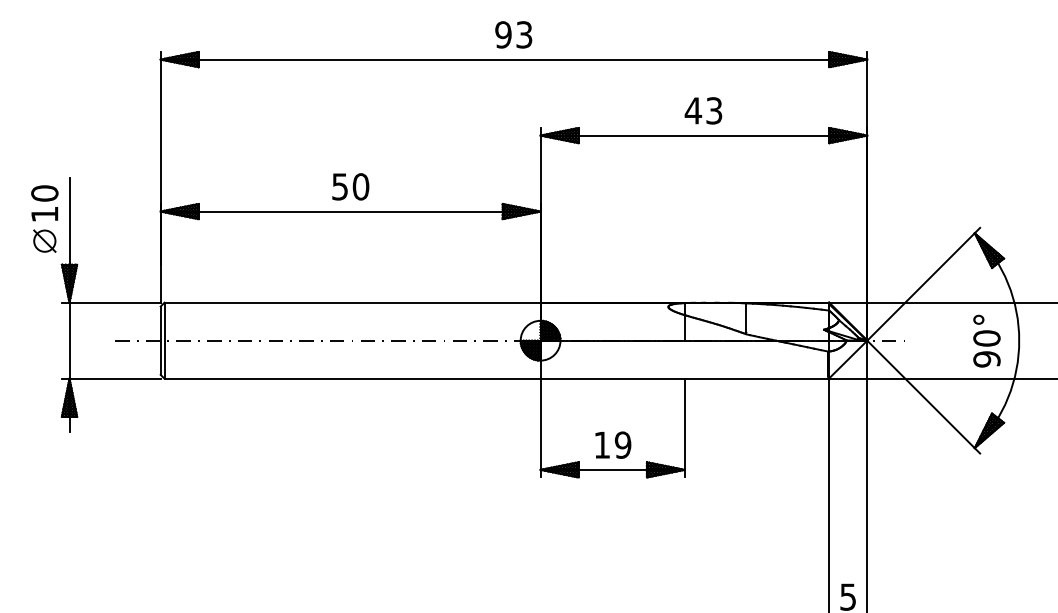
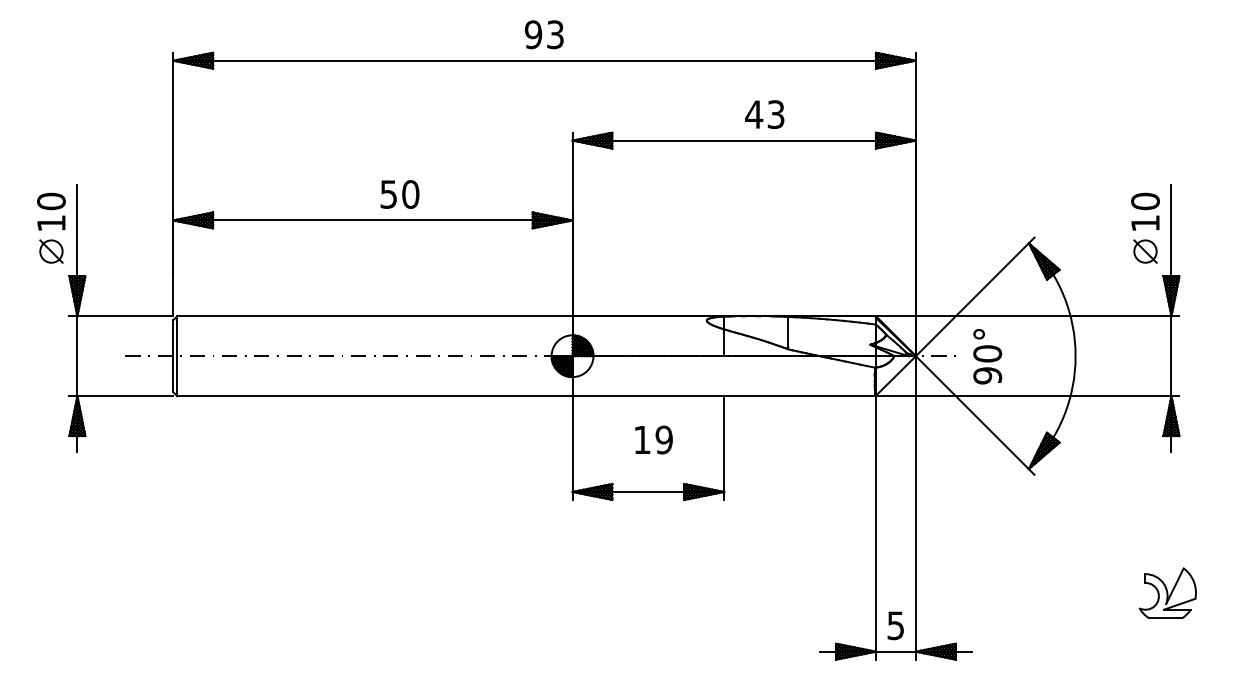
text: (703, 110) -> (764, 114), moved
text: (350, 186) -> (399, 194), moved
text: (986, 340) -> (987, 356), moved
text: (612, 444) -> (653, 439), moved

